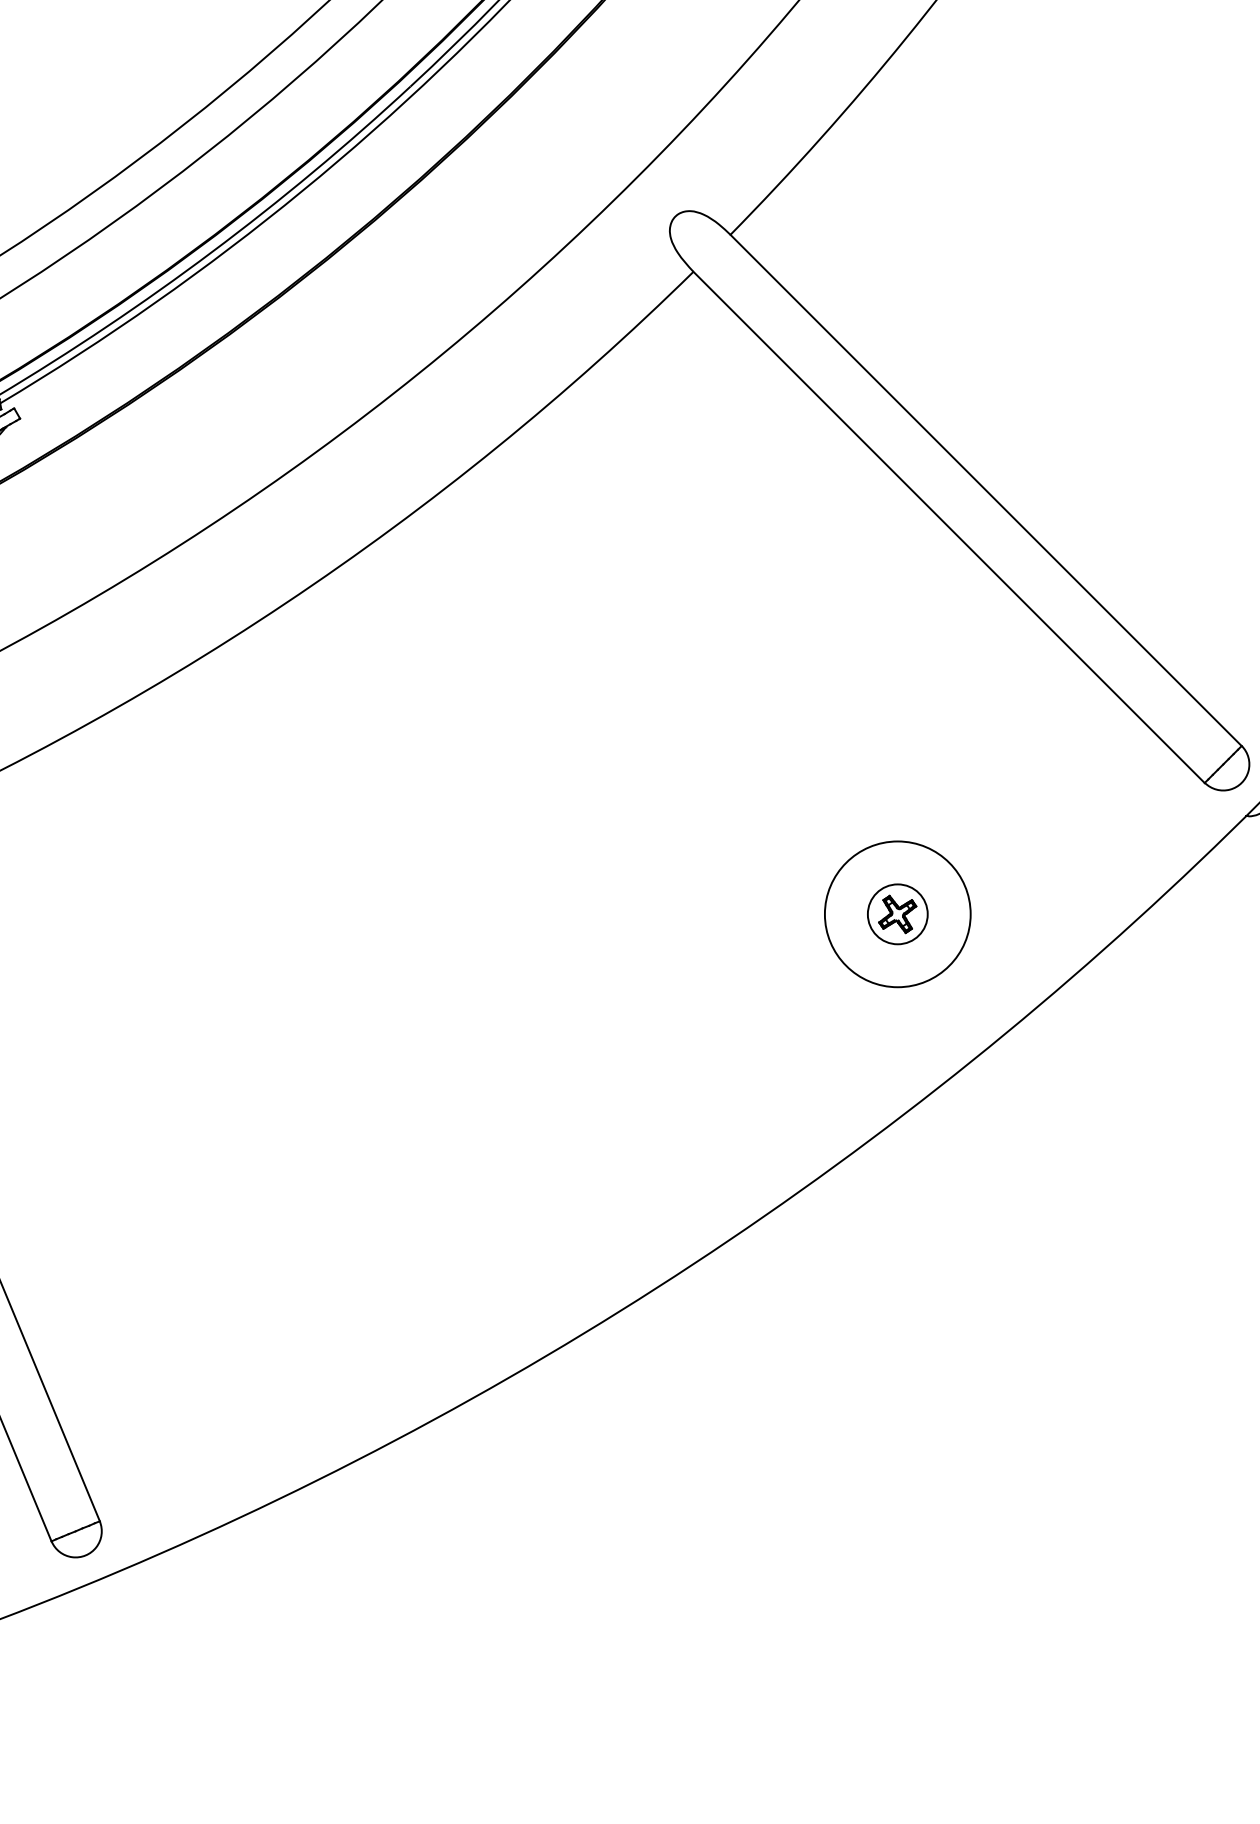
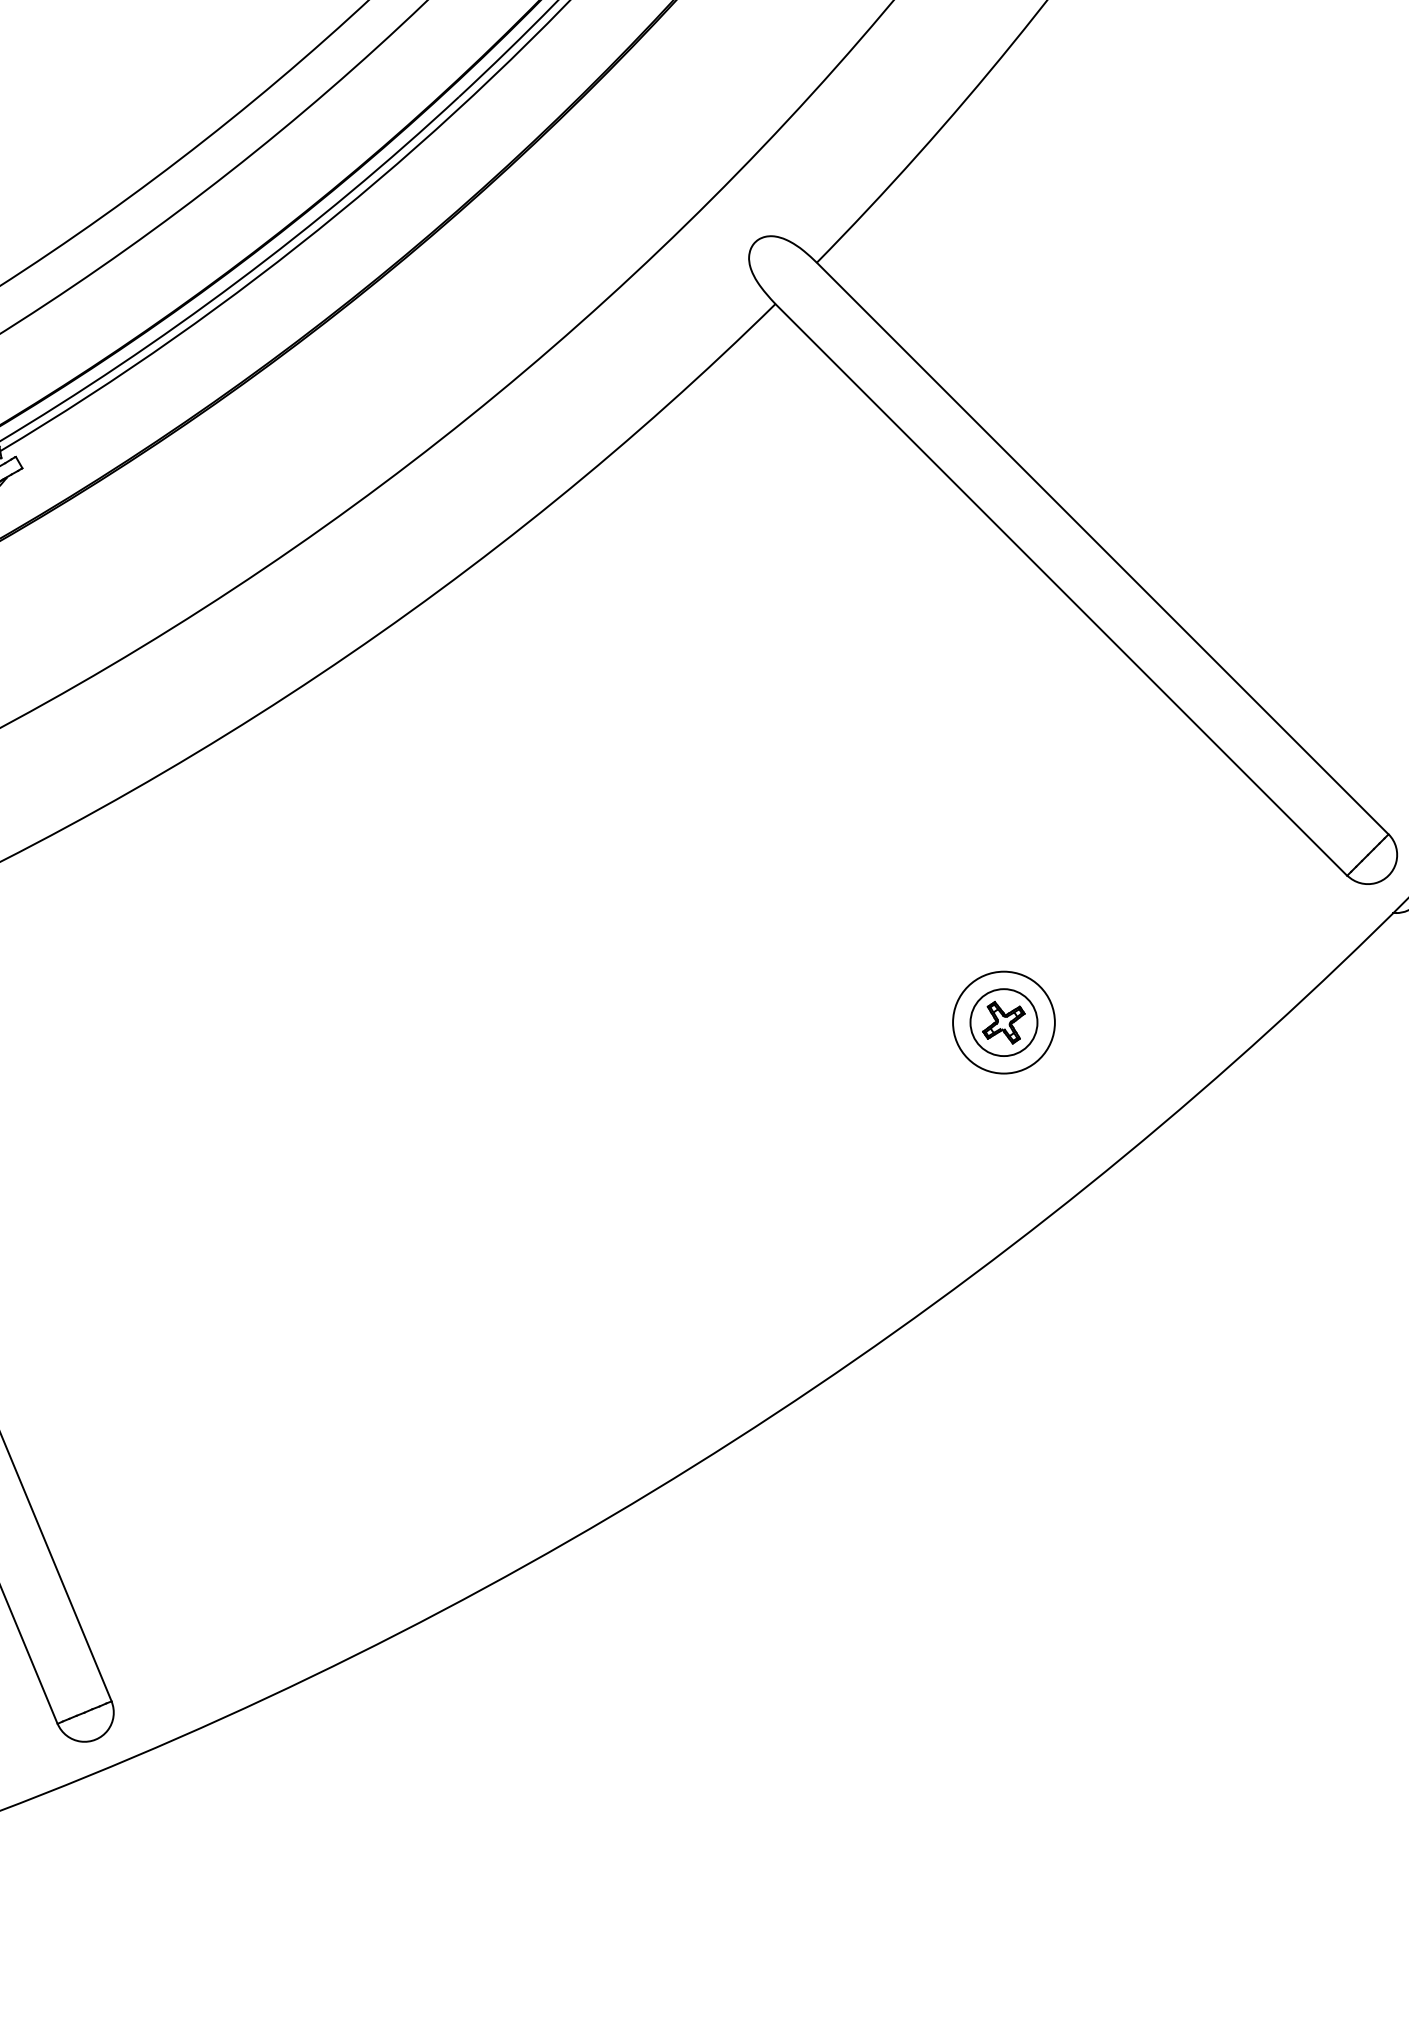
circle: (897, 914) -> (1003, 1022), size x0.62

